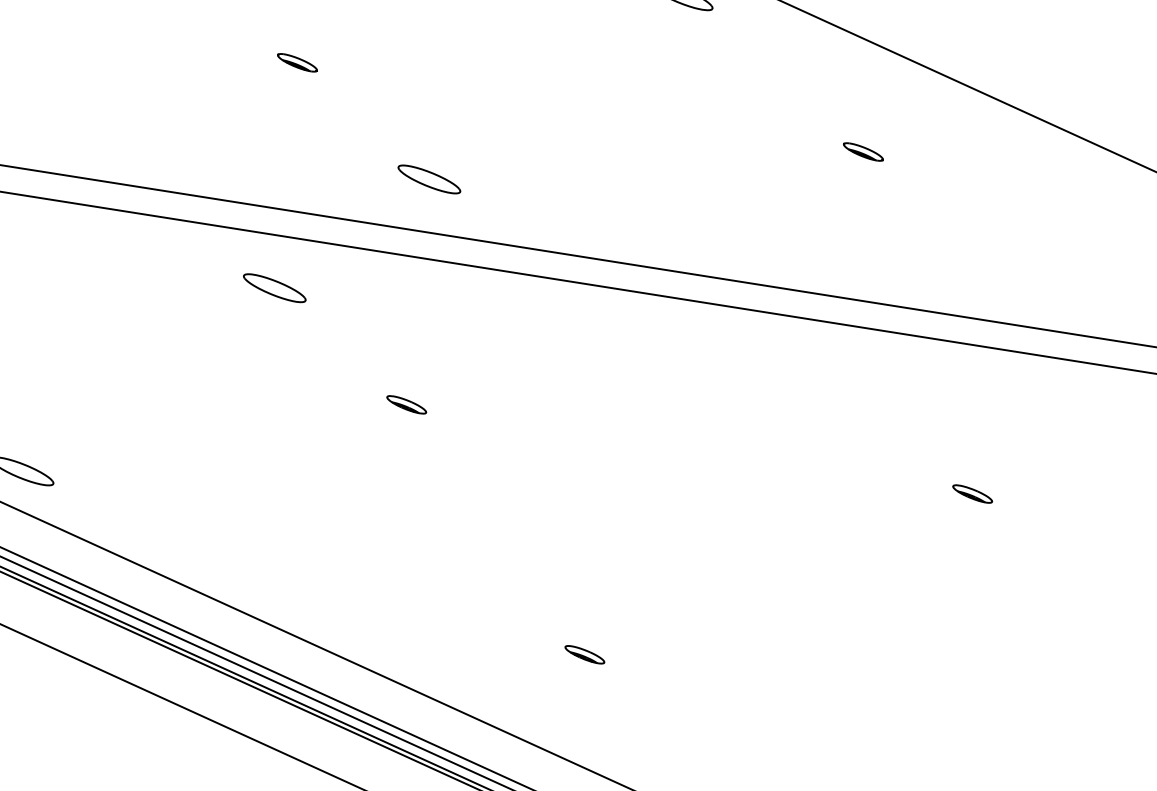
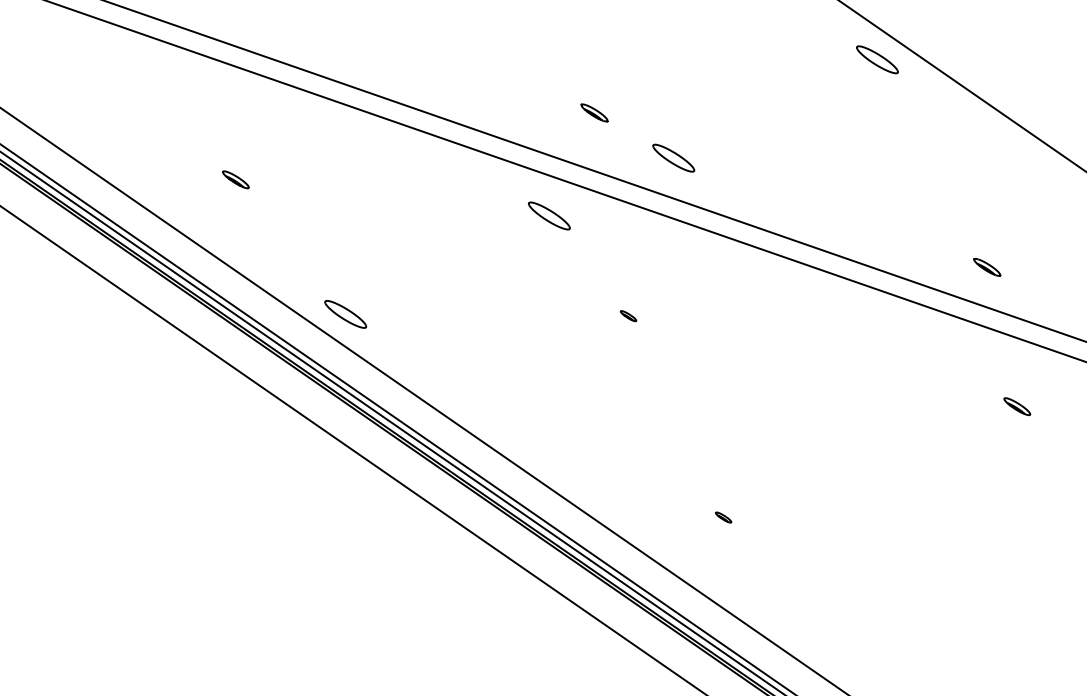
part: (297, 62) -> (594, 112), moved
part: (863, 152) -> (987, 267), moved
part: (406, 403) -> (628, 315), size x0.6
part: (972, 493) -> (1017, 406), moved
part: (584, 654) -> (723, 517), size x0.6

